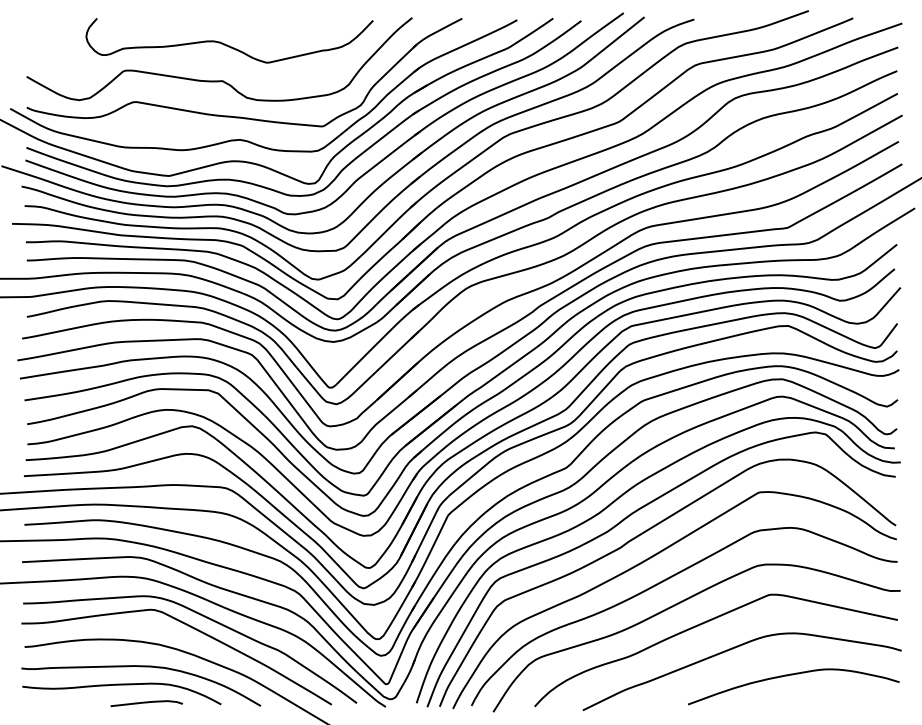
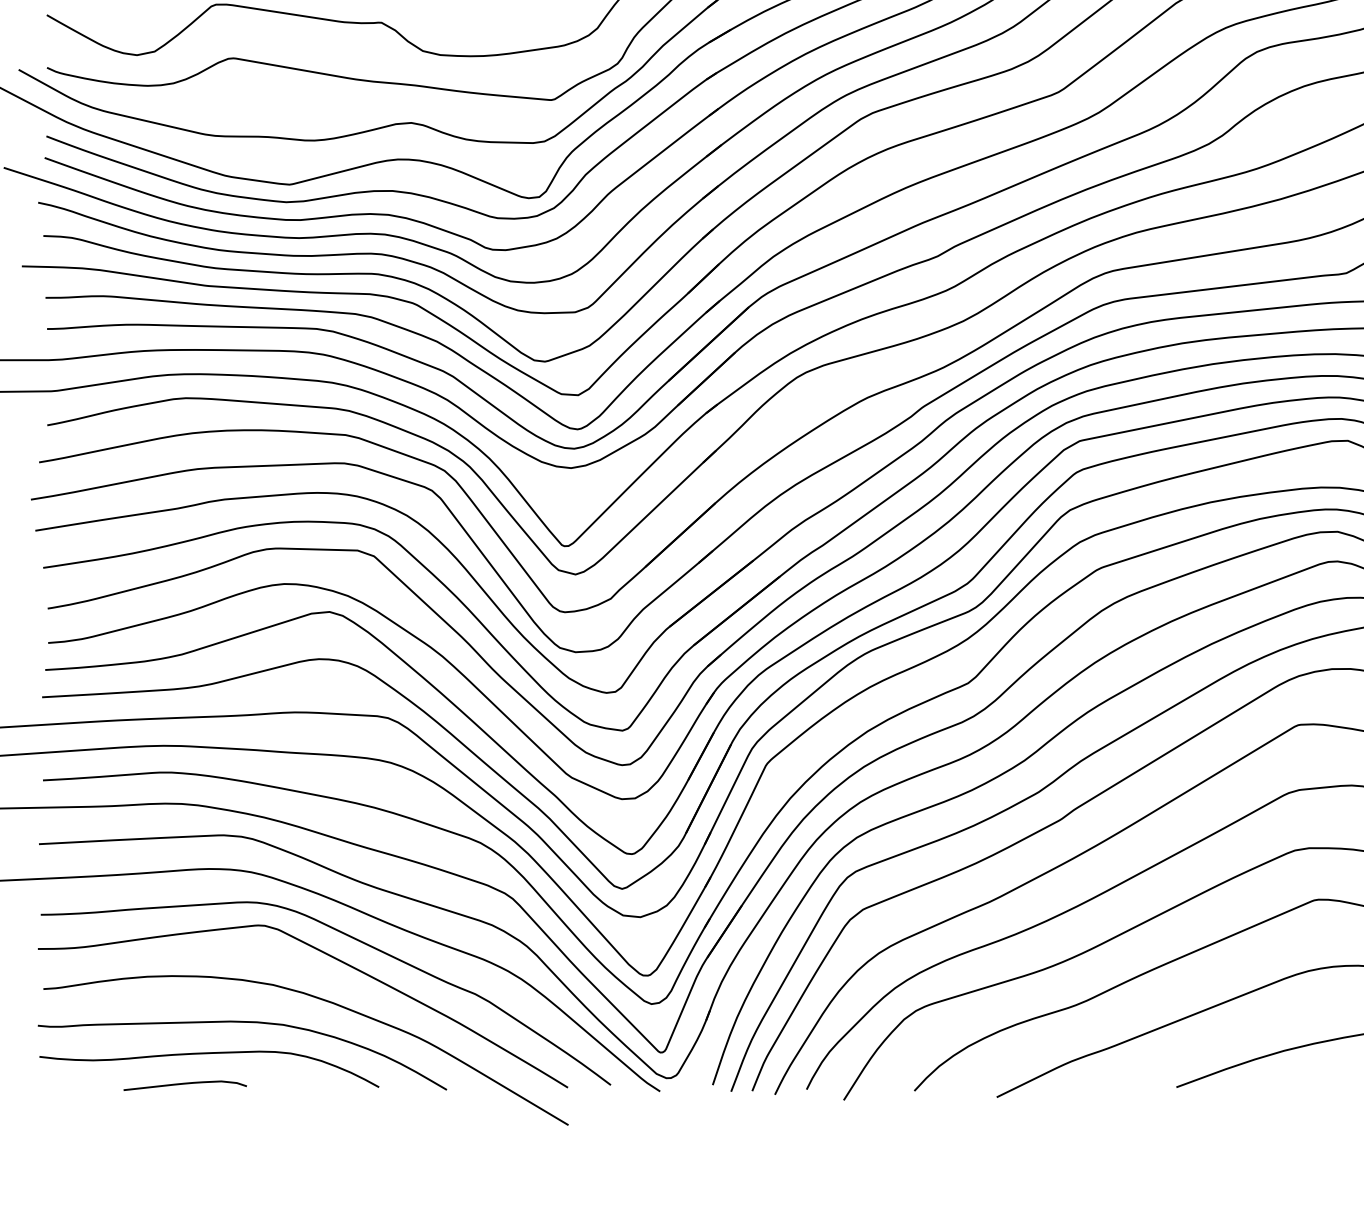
curve: (146, 703) -> (184, 1085), moved

